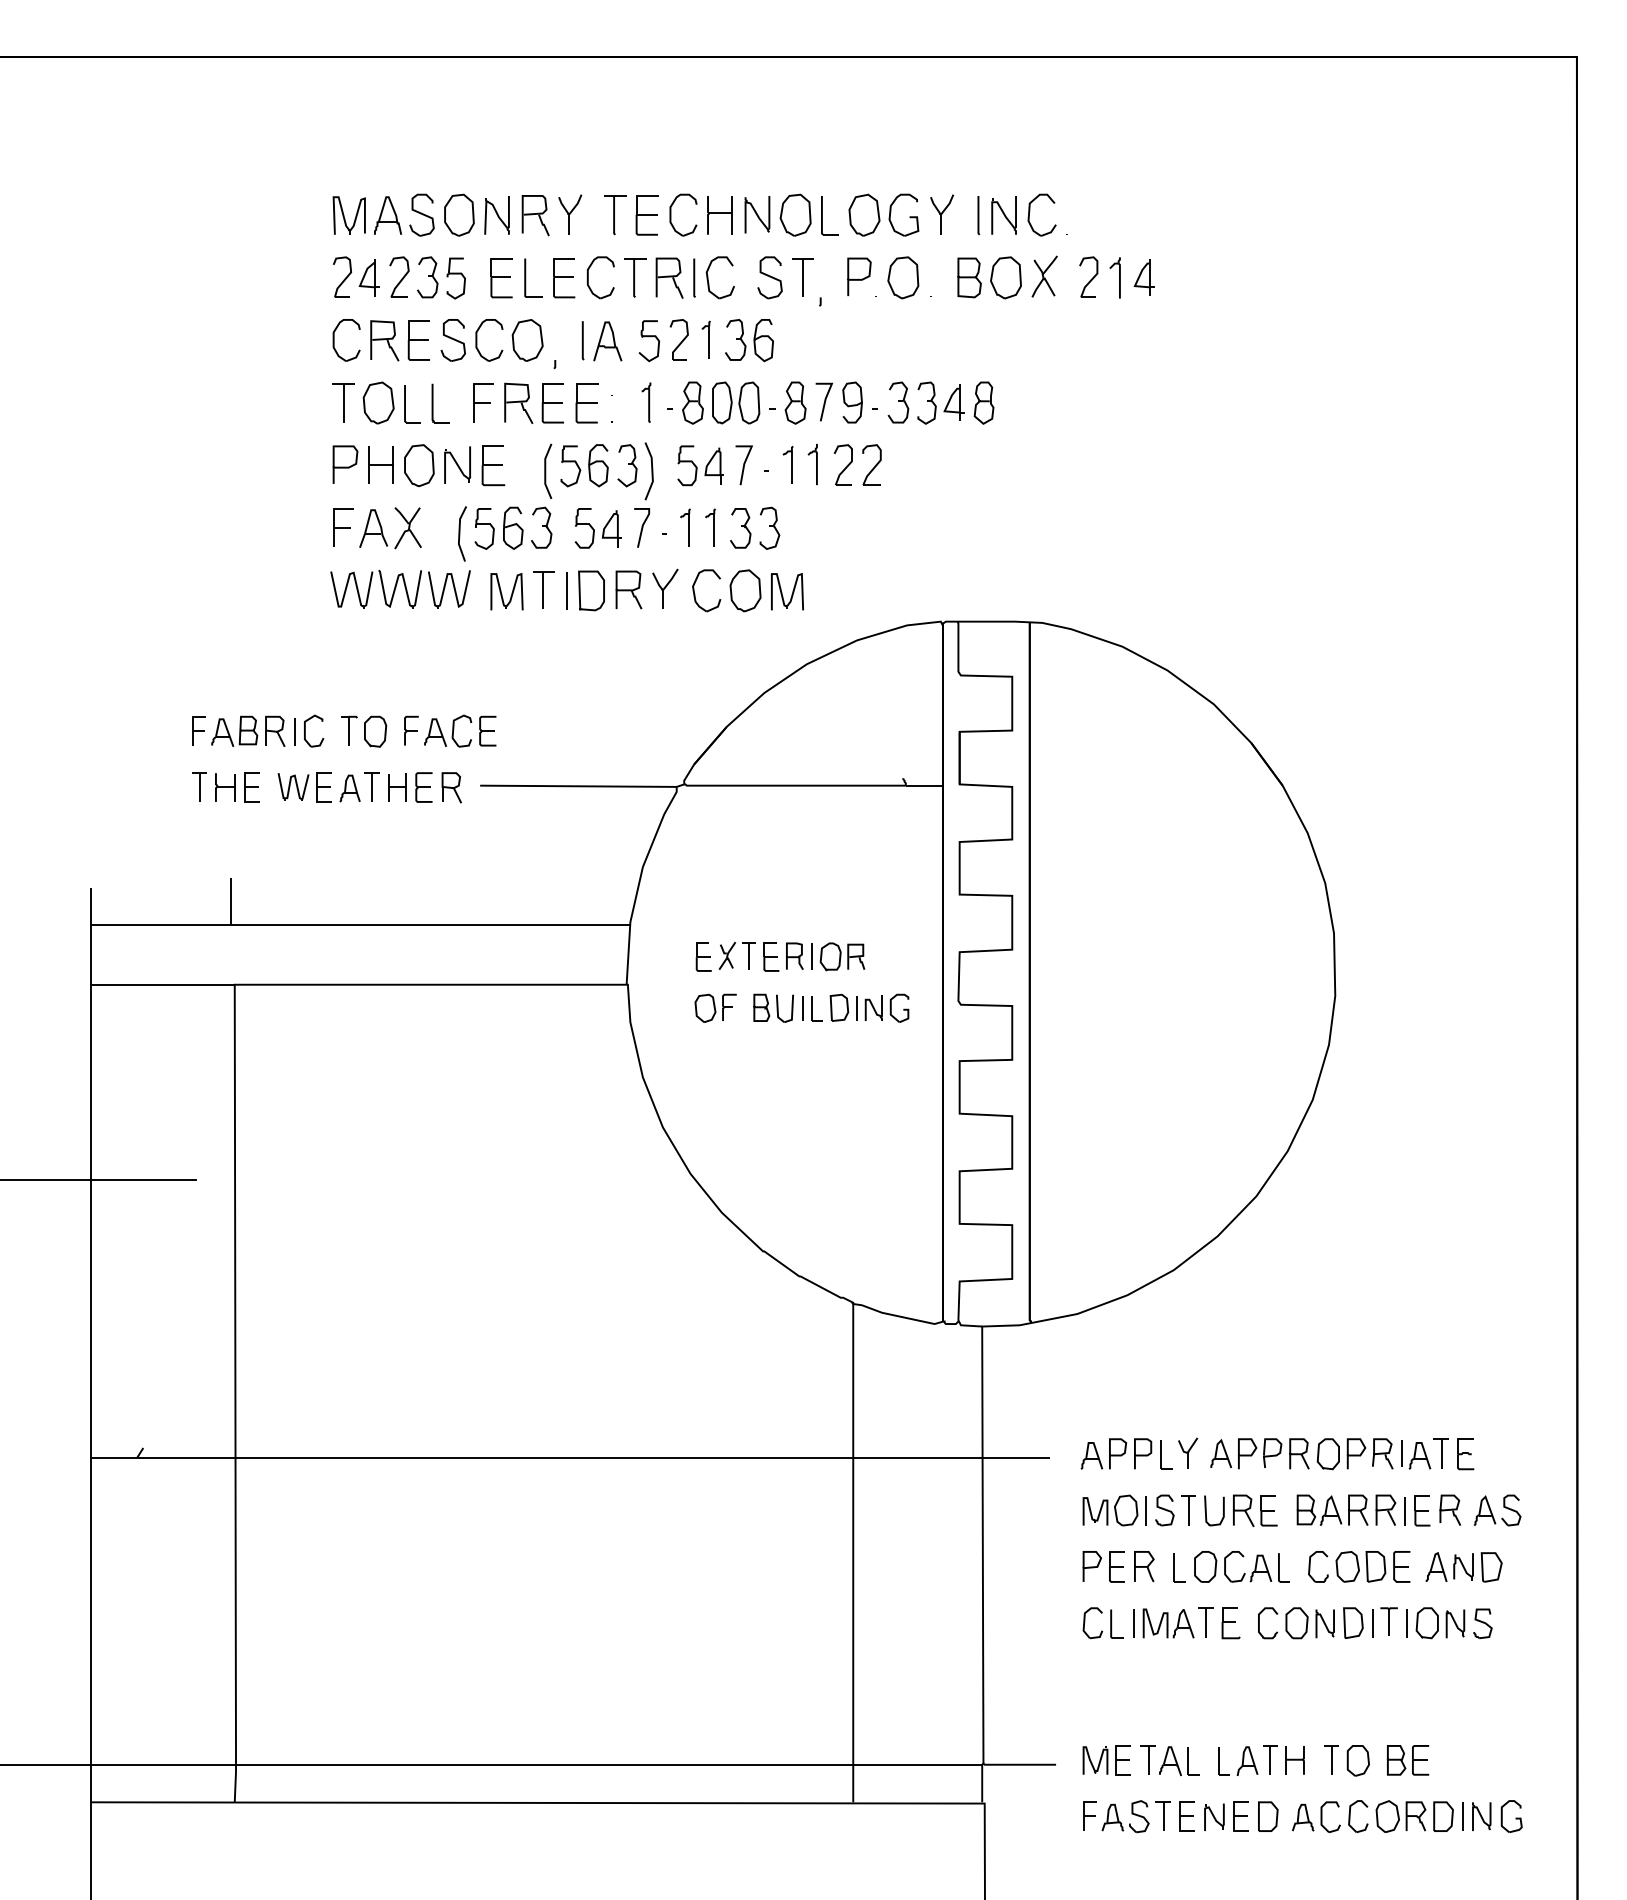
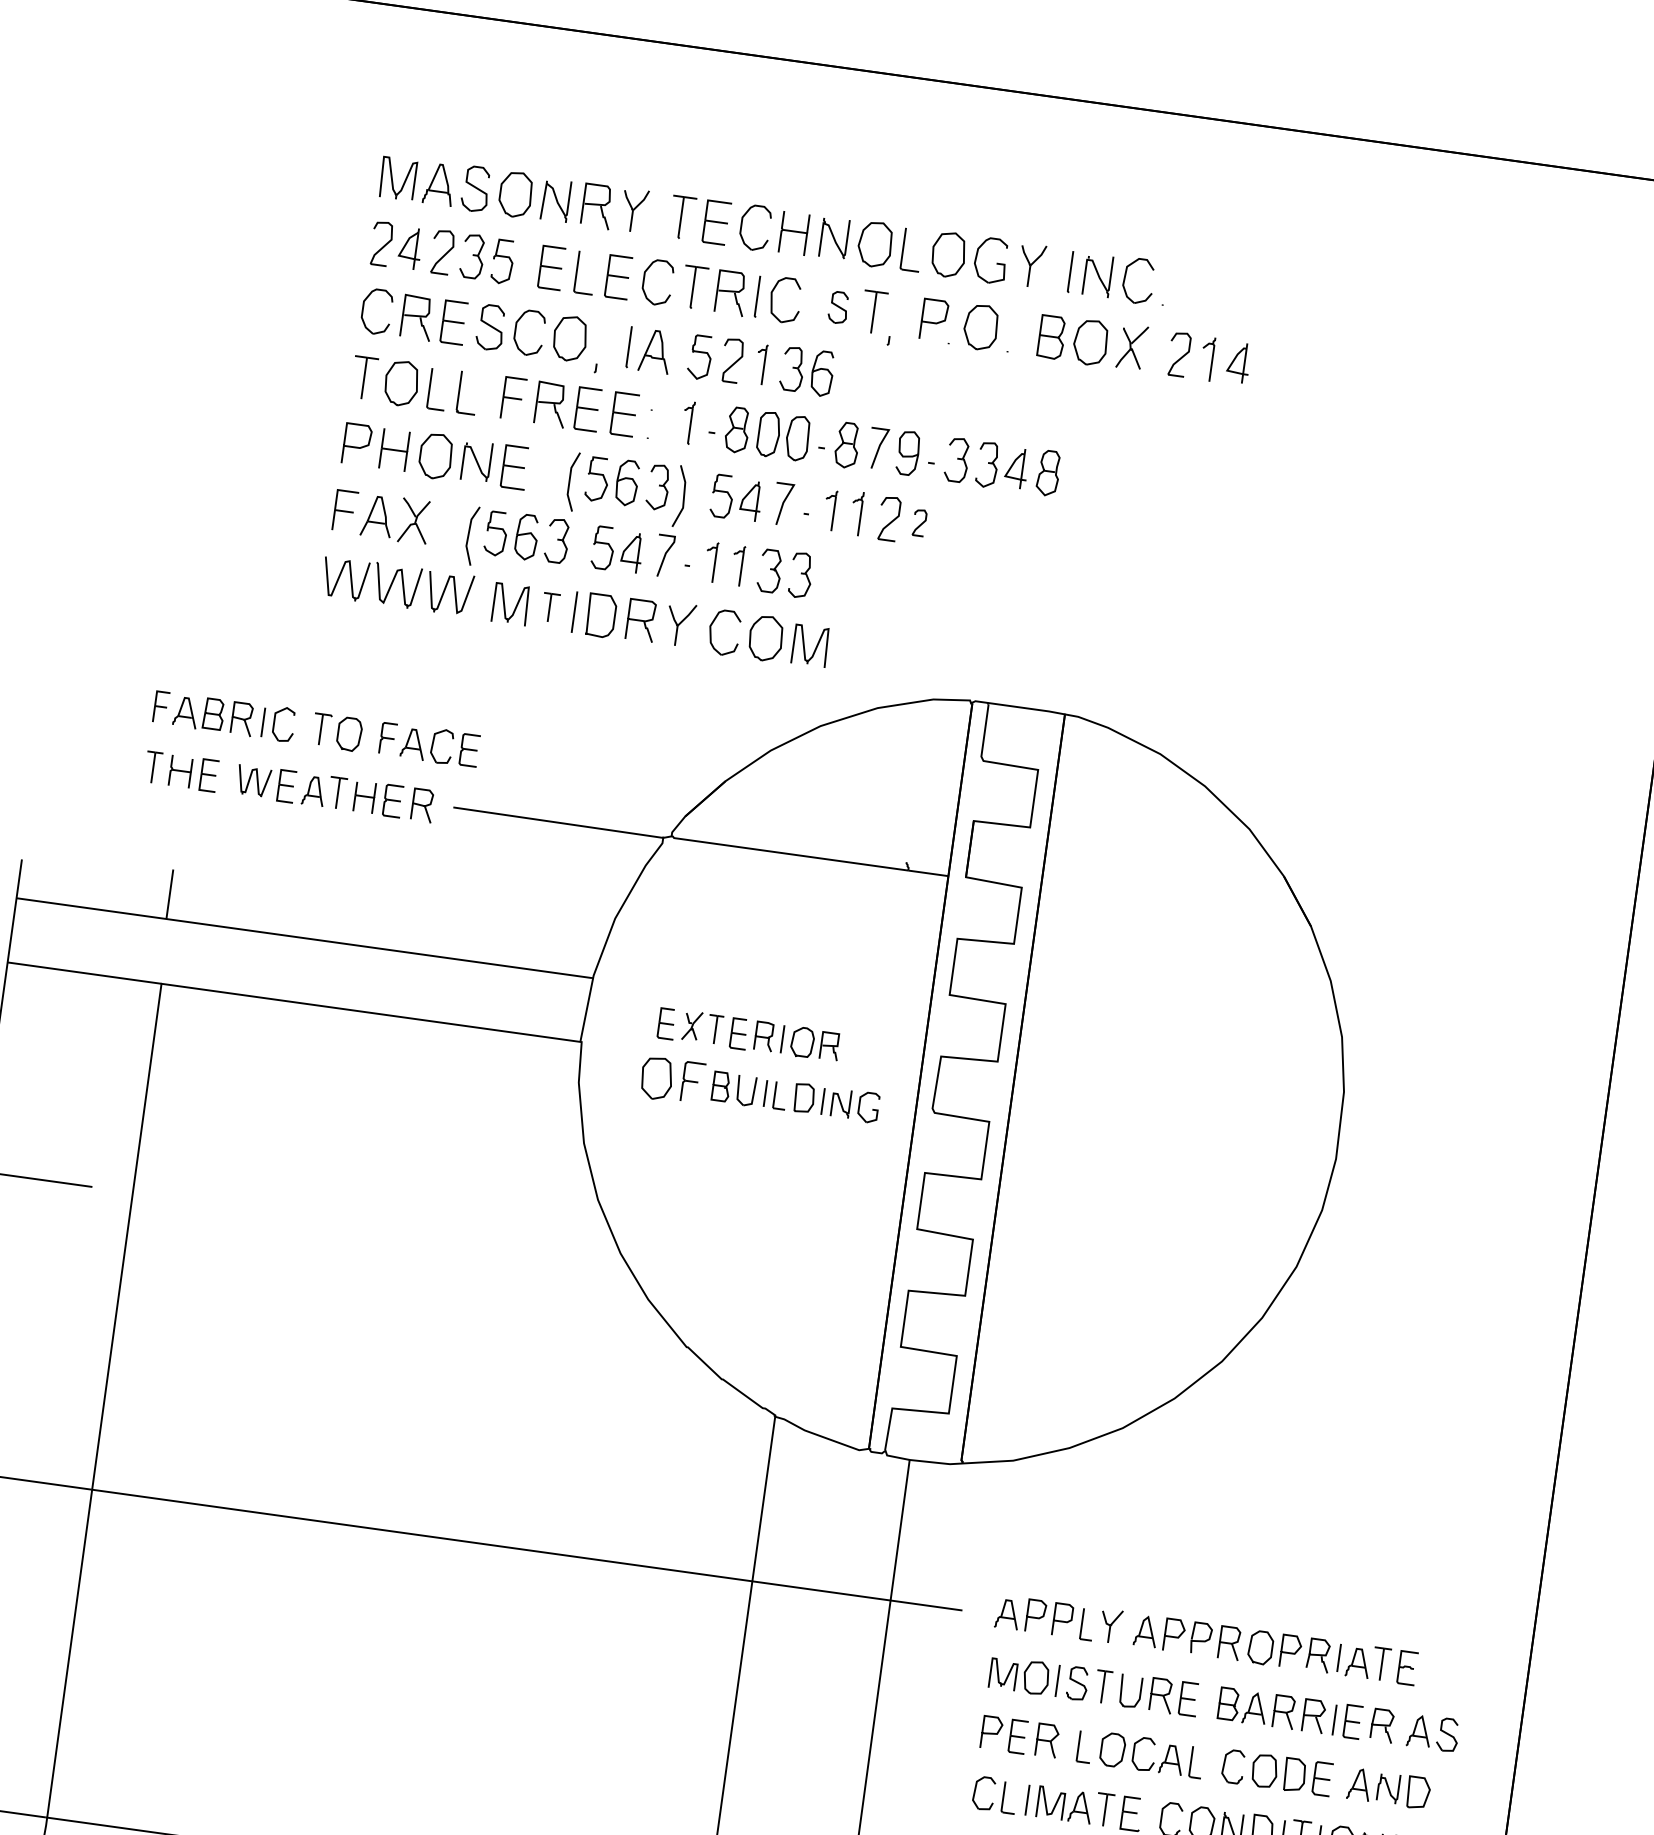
part: (769, 277) -> (837, 307), size x0.7
part: (871, 464) -> (919, 522), size x0.6
part: (543, 589) -> (550, 607), size x0.7
part: (715, 1007) -> (671, 1079), size x1.4

